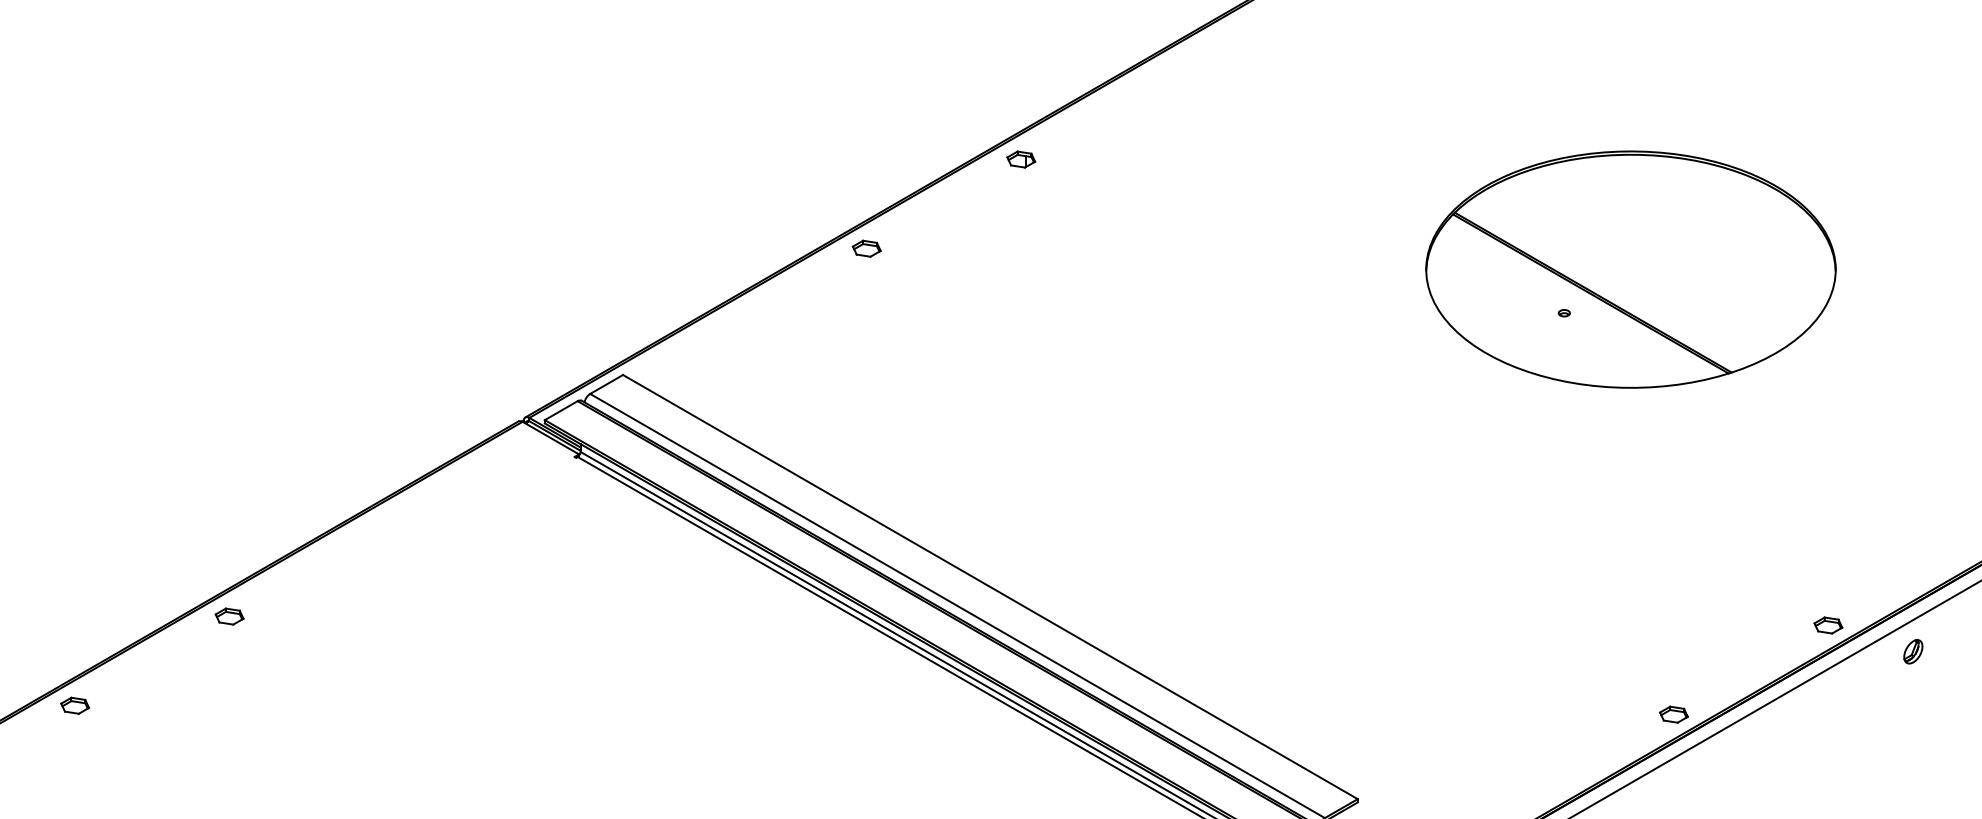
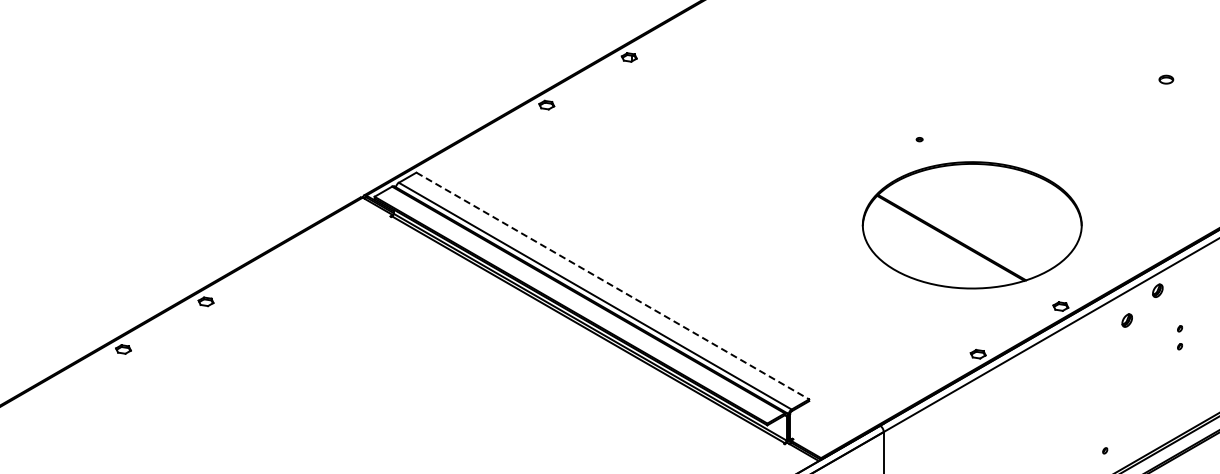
part: (1629, 269) -> (971, 225), moved
line: (989, 587) -> (612, 286), solid -> dashed
part: (1911, 651) -> (1126, 320), moved

